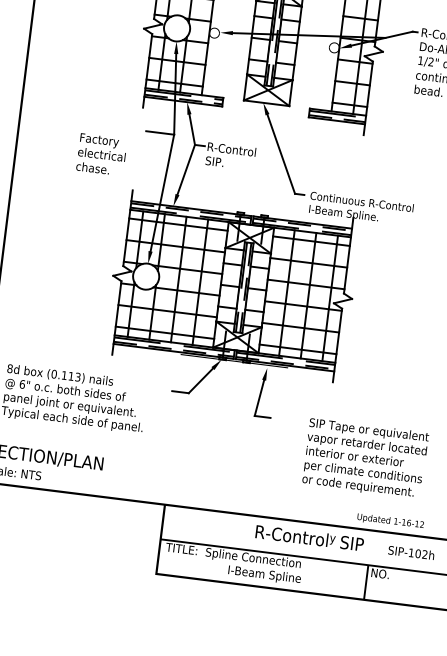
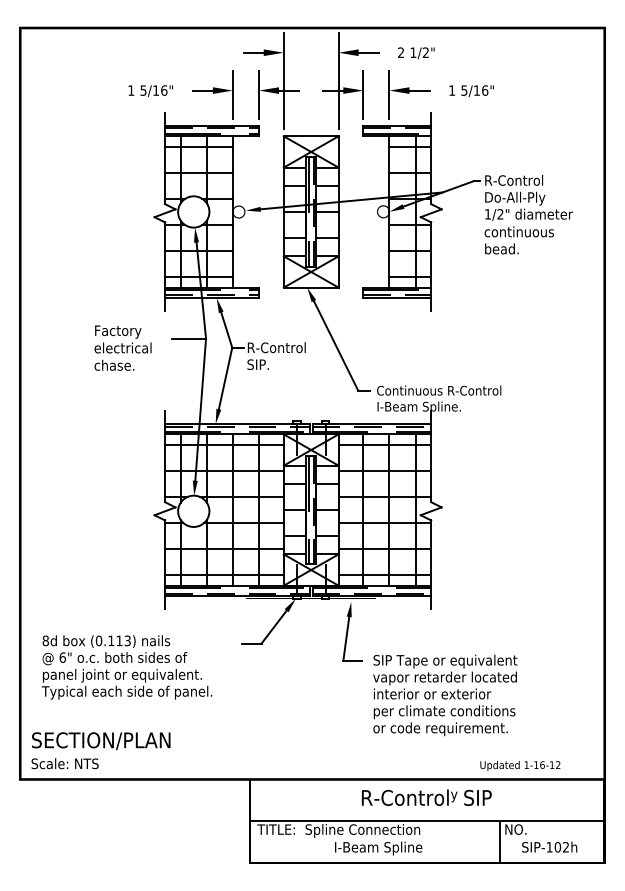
text: (101, 154) -> (122, 347), moved
text: (365, 459) -> (445, 695), moved
text: (411, 552) -> (549, 846), moved

